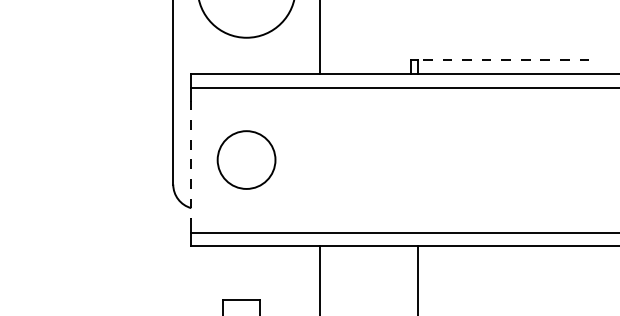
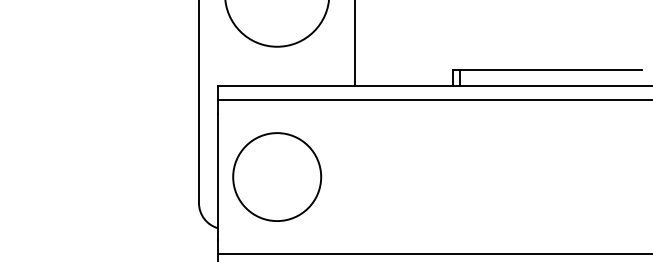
line: (503, 59) -> (550, 69), dashed -> solid
circle: (246, 159) -> (277, 176), size x1.43
line: (191, 160) -> (218, 177), dashed -> solid

